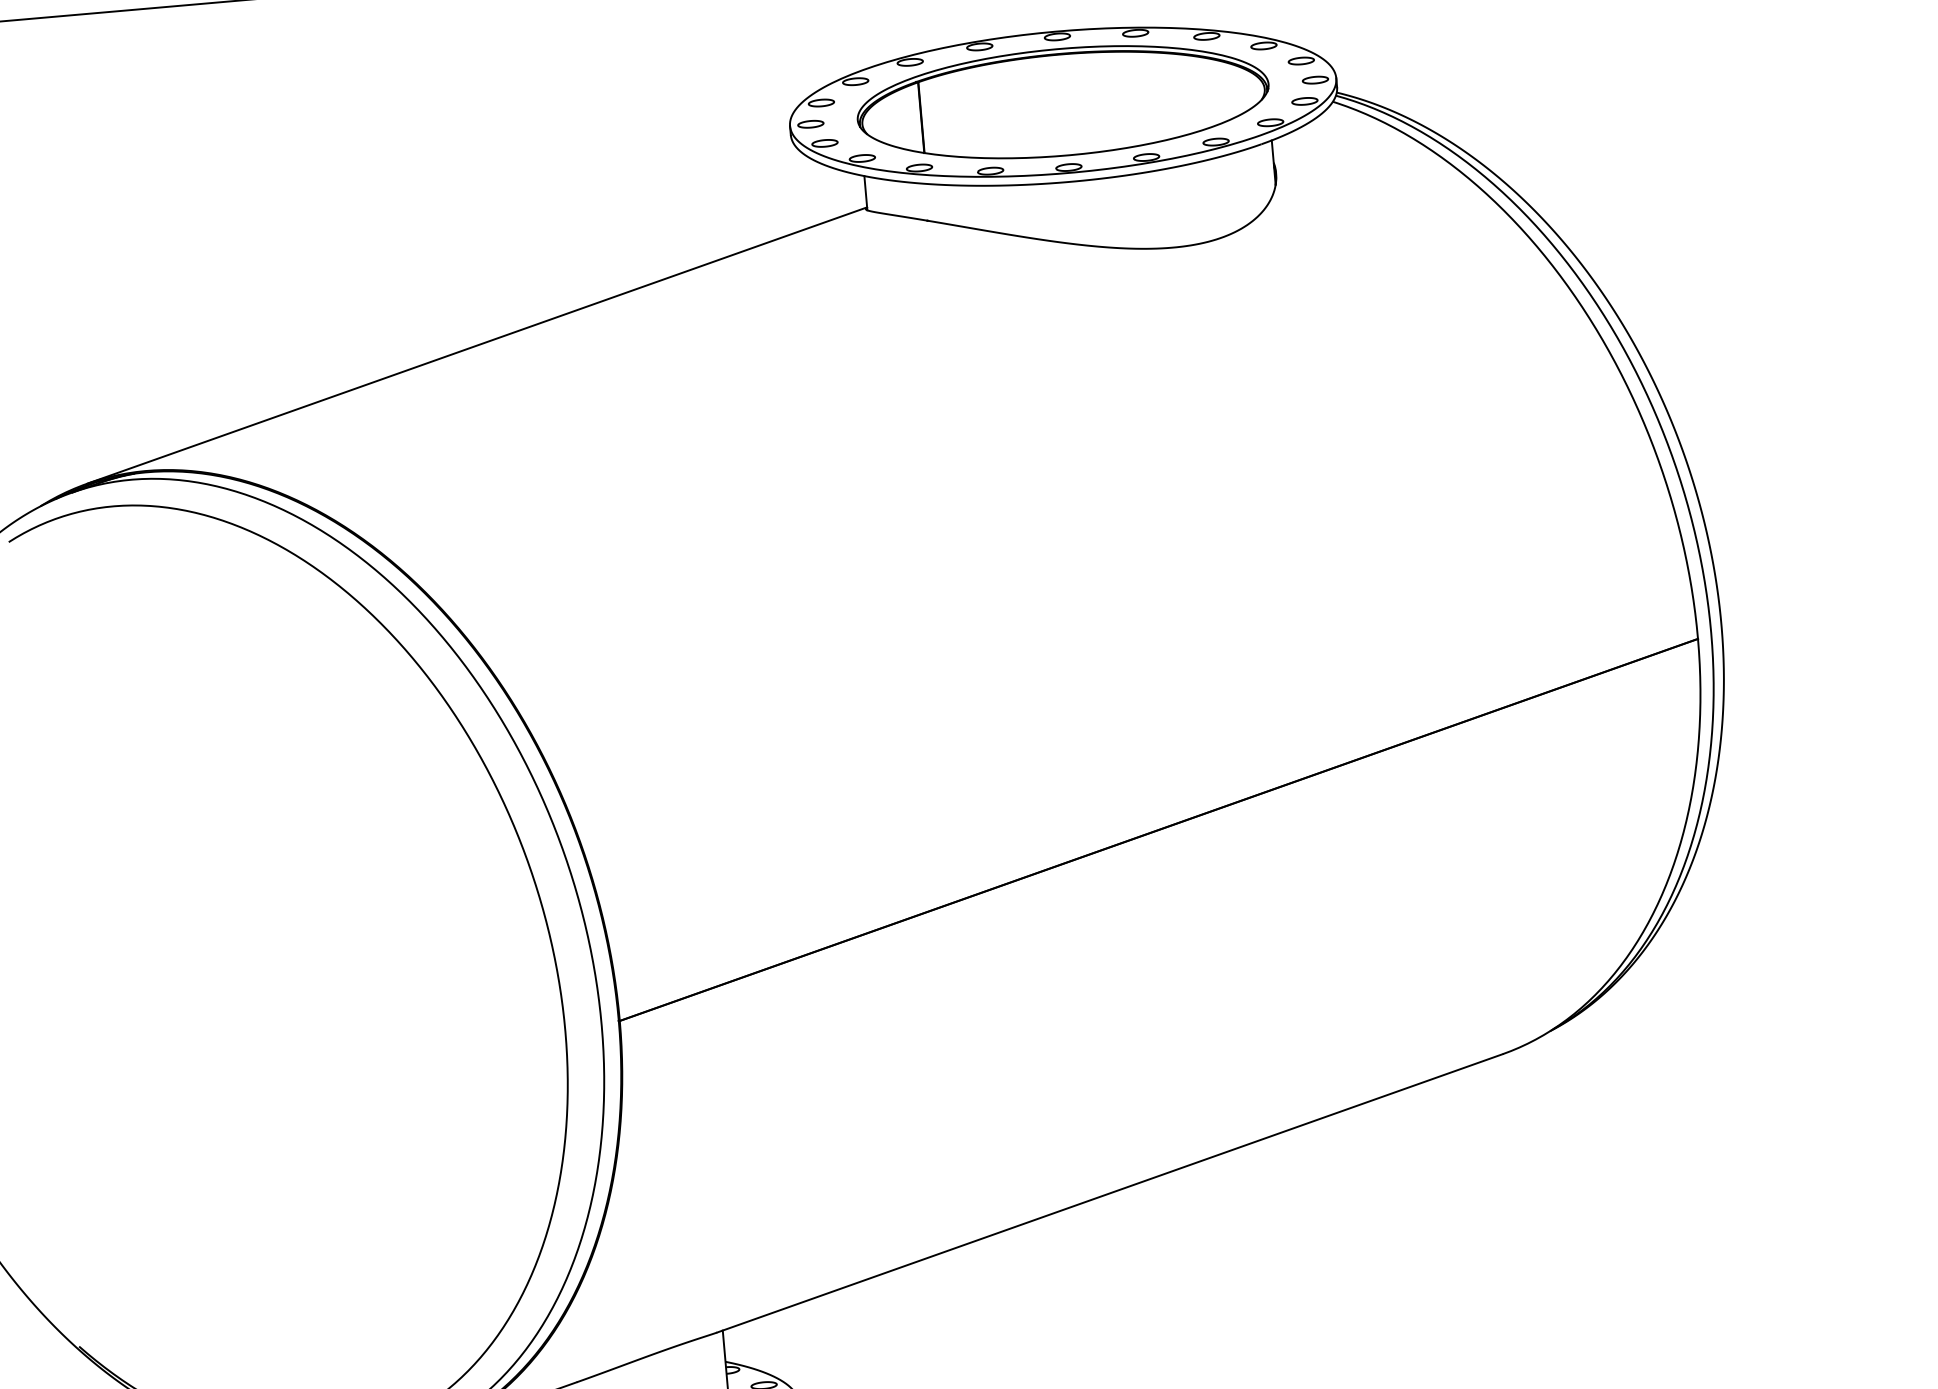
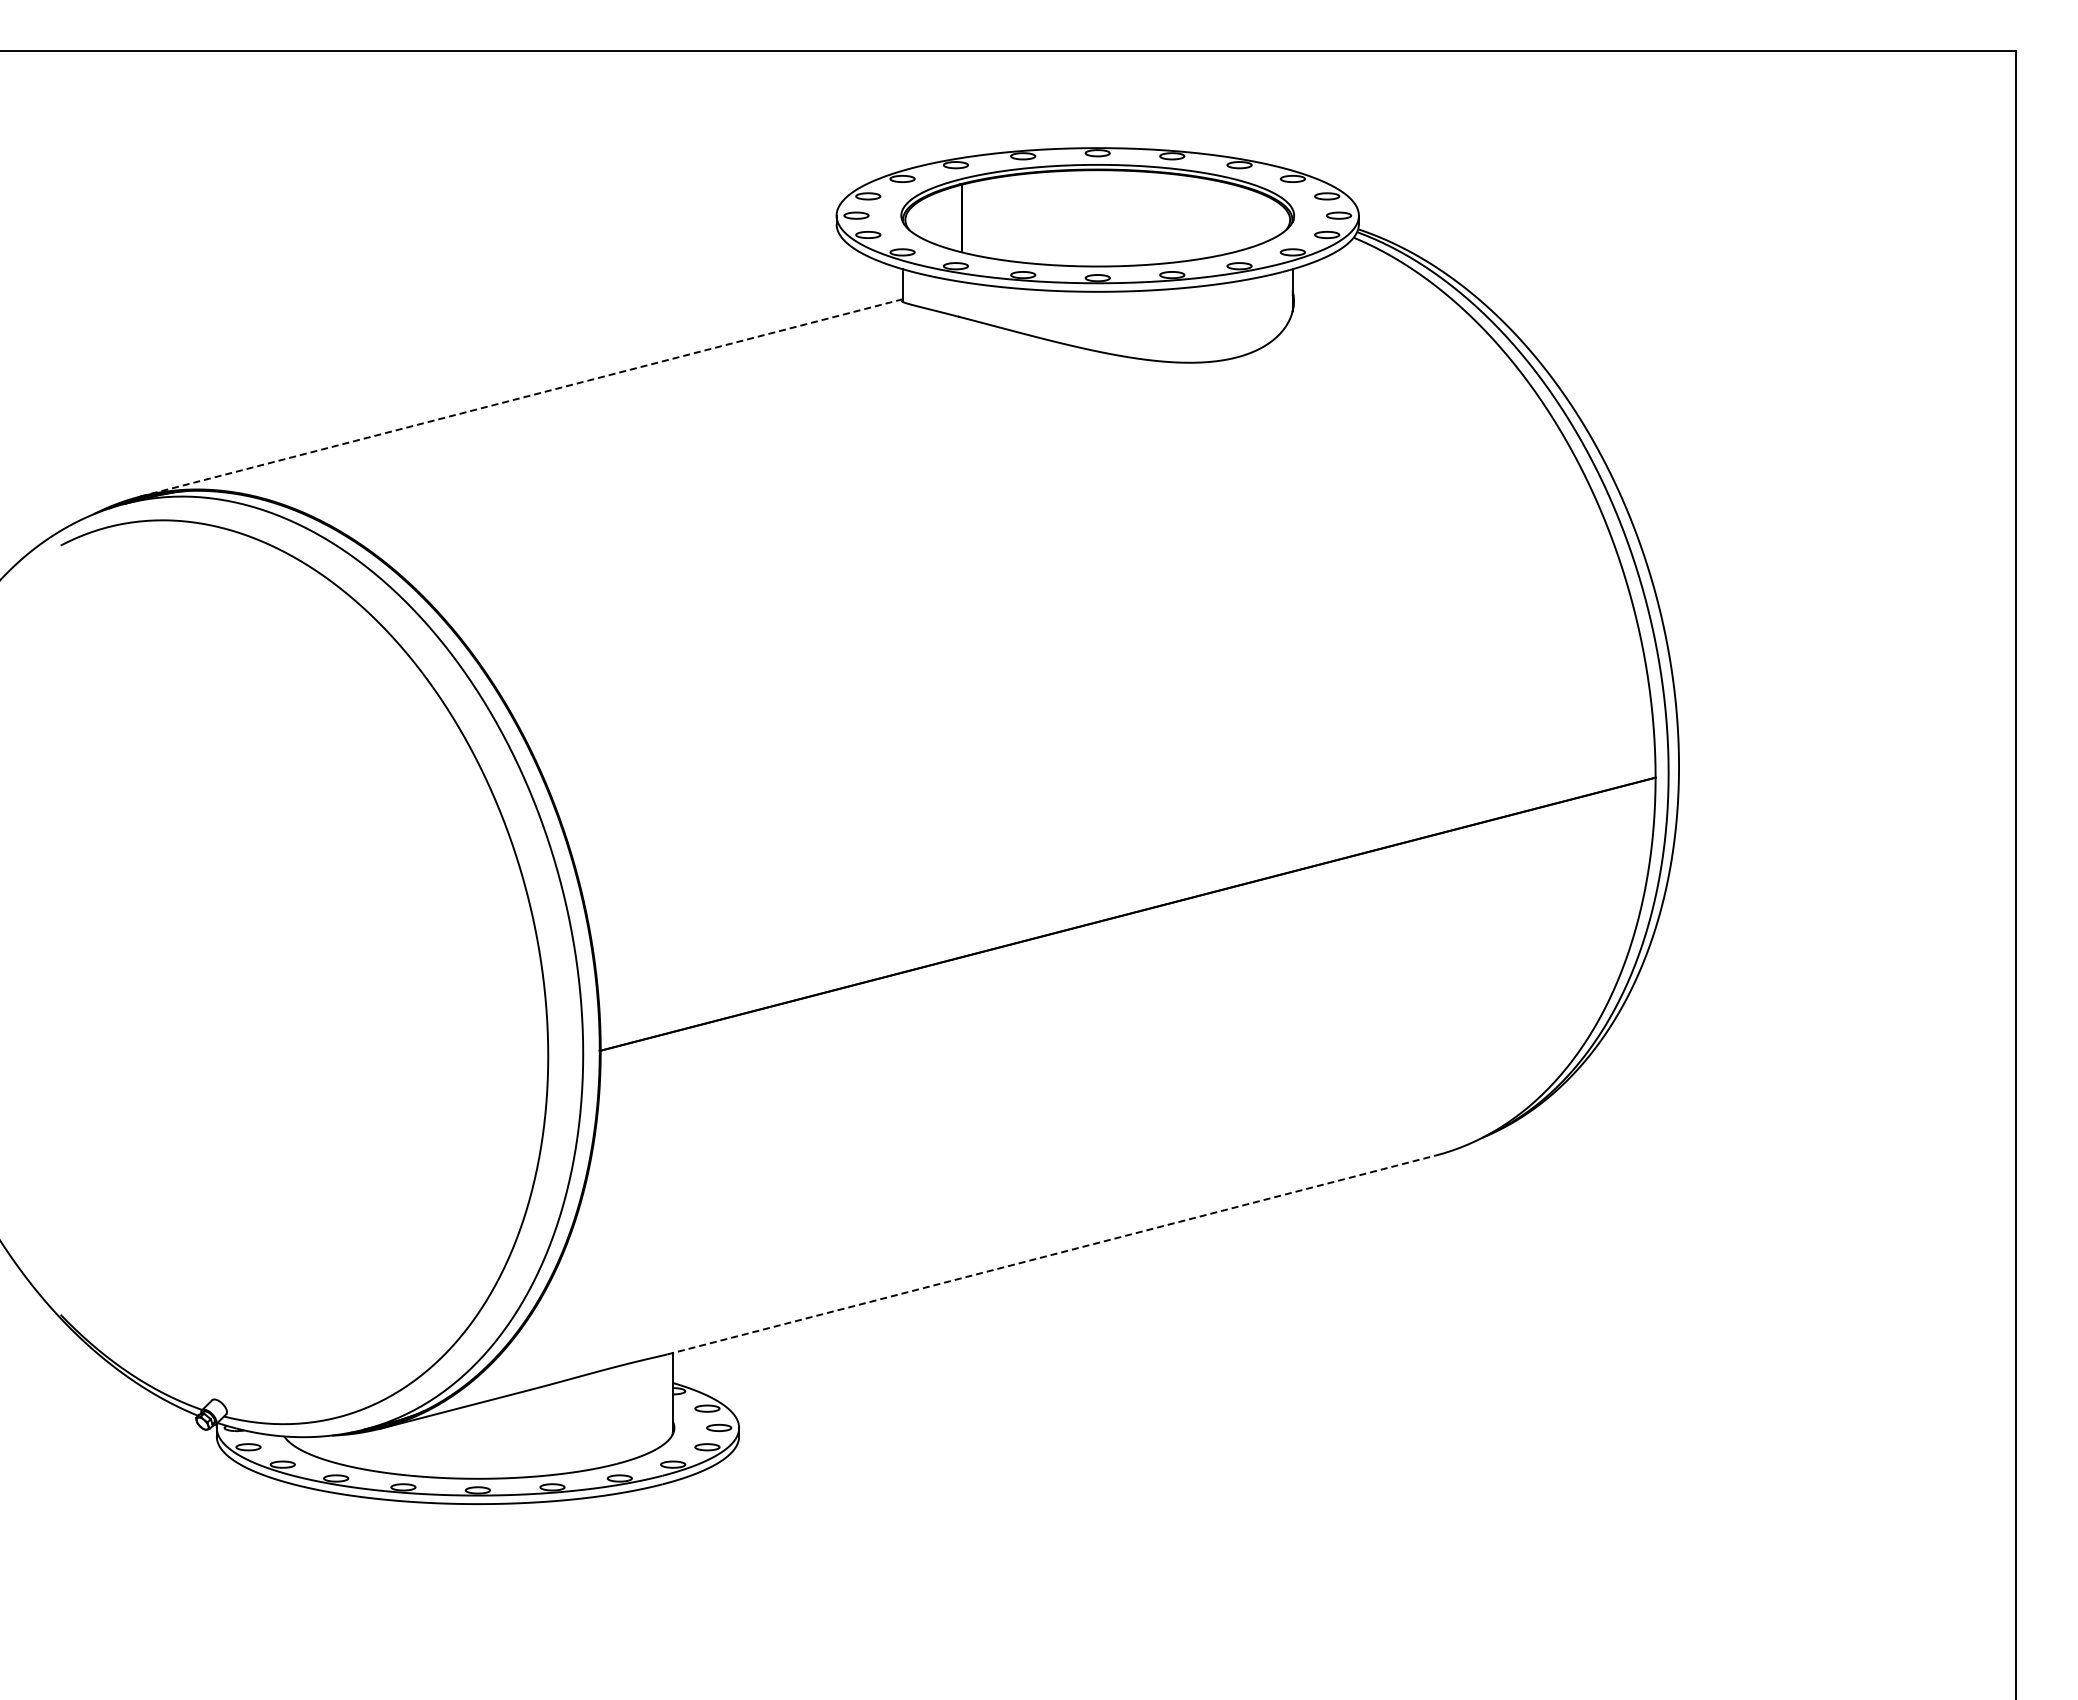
line: (476, 346) -> (520, 398), solid -> dashed
line: (1109, 1192) -> (1051, 1254), solid -> dashed

